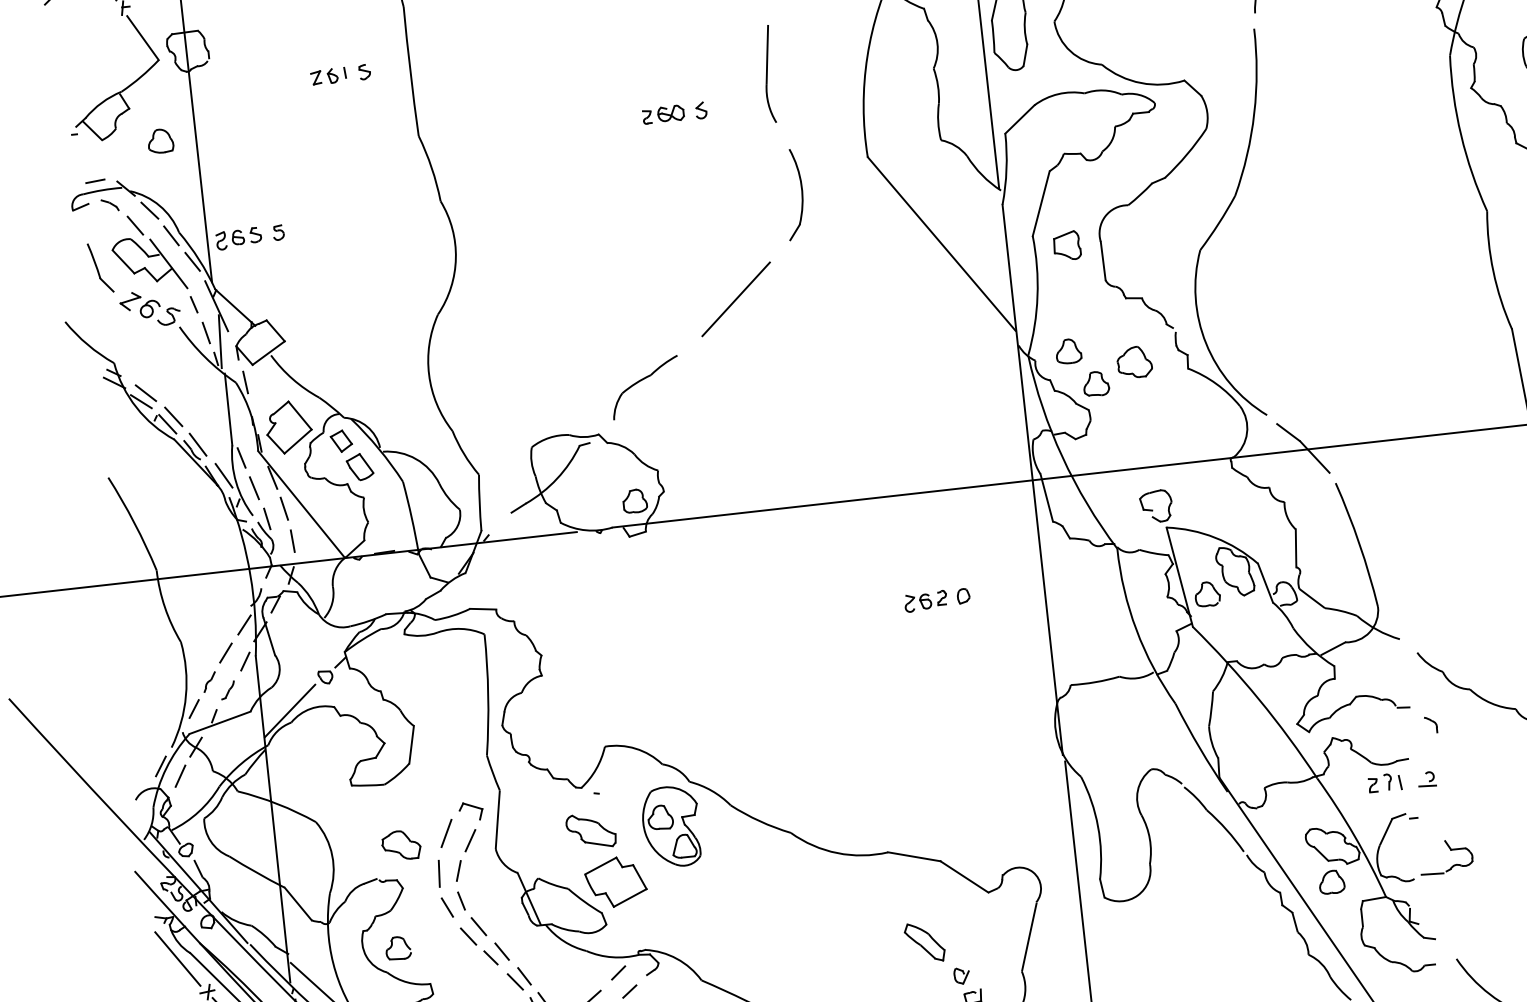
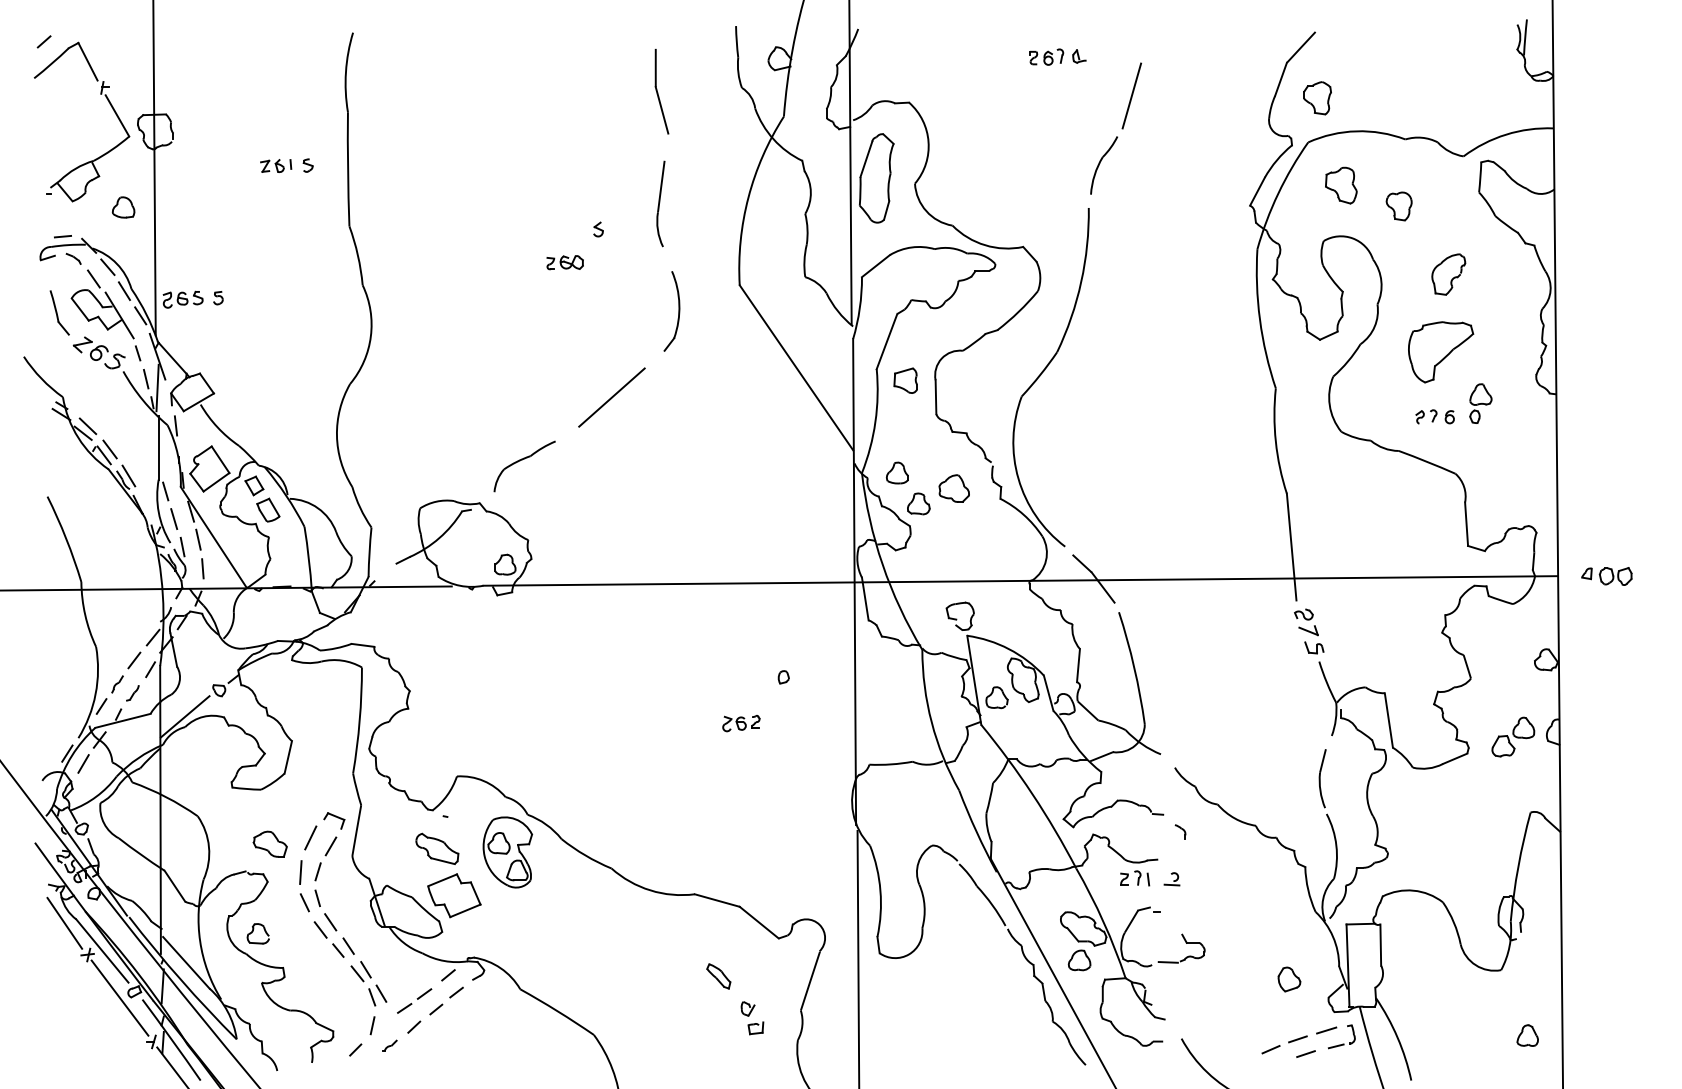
part: (662, 114) -> (564, 262), moved
line: (223, 475) -> (148, 505), removed
part: (926, 601) -> (741, 723), moved
part: (924, 942) -> (718, 976), size x0.7

